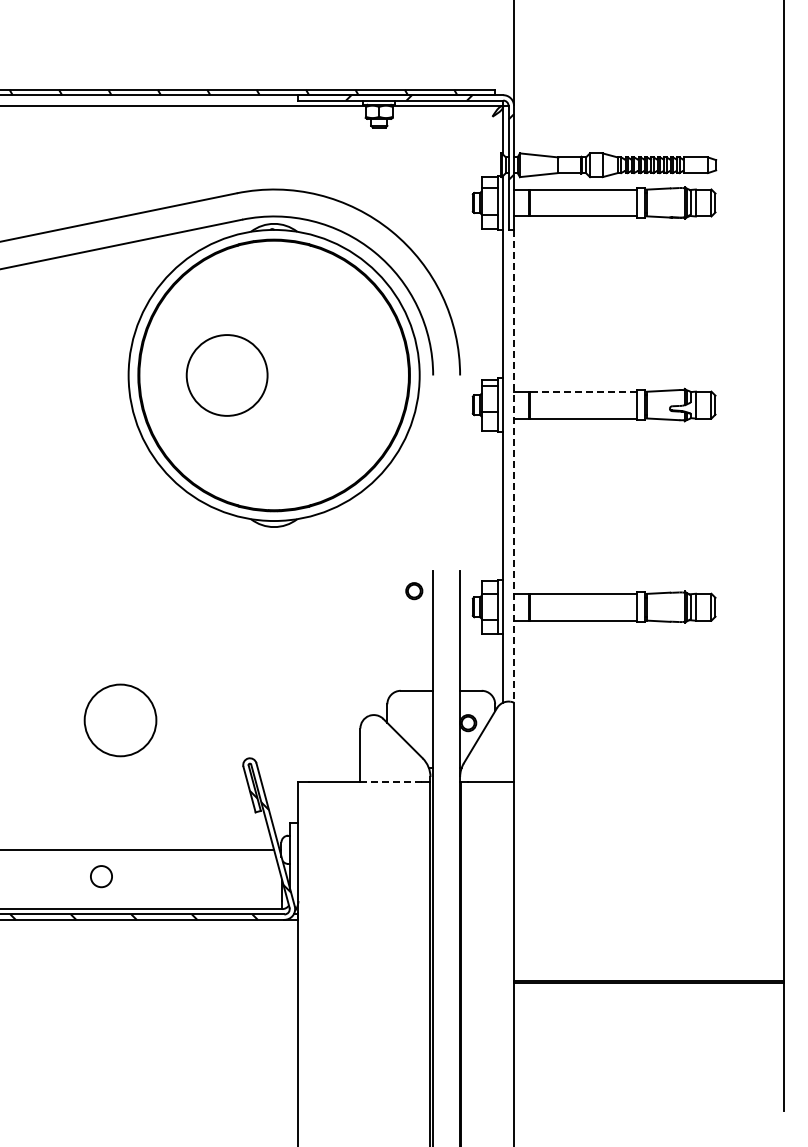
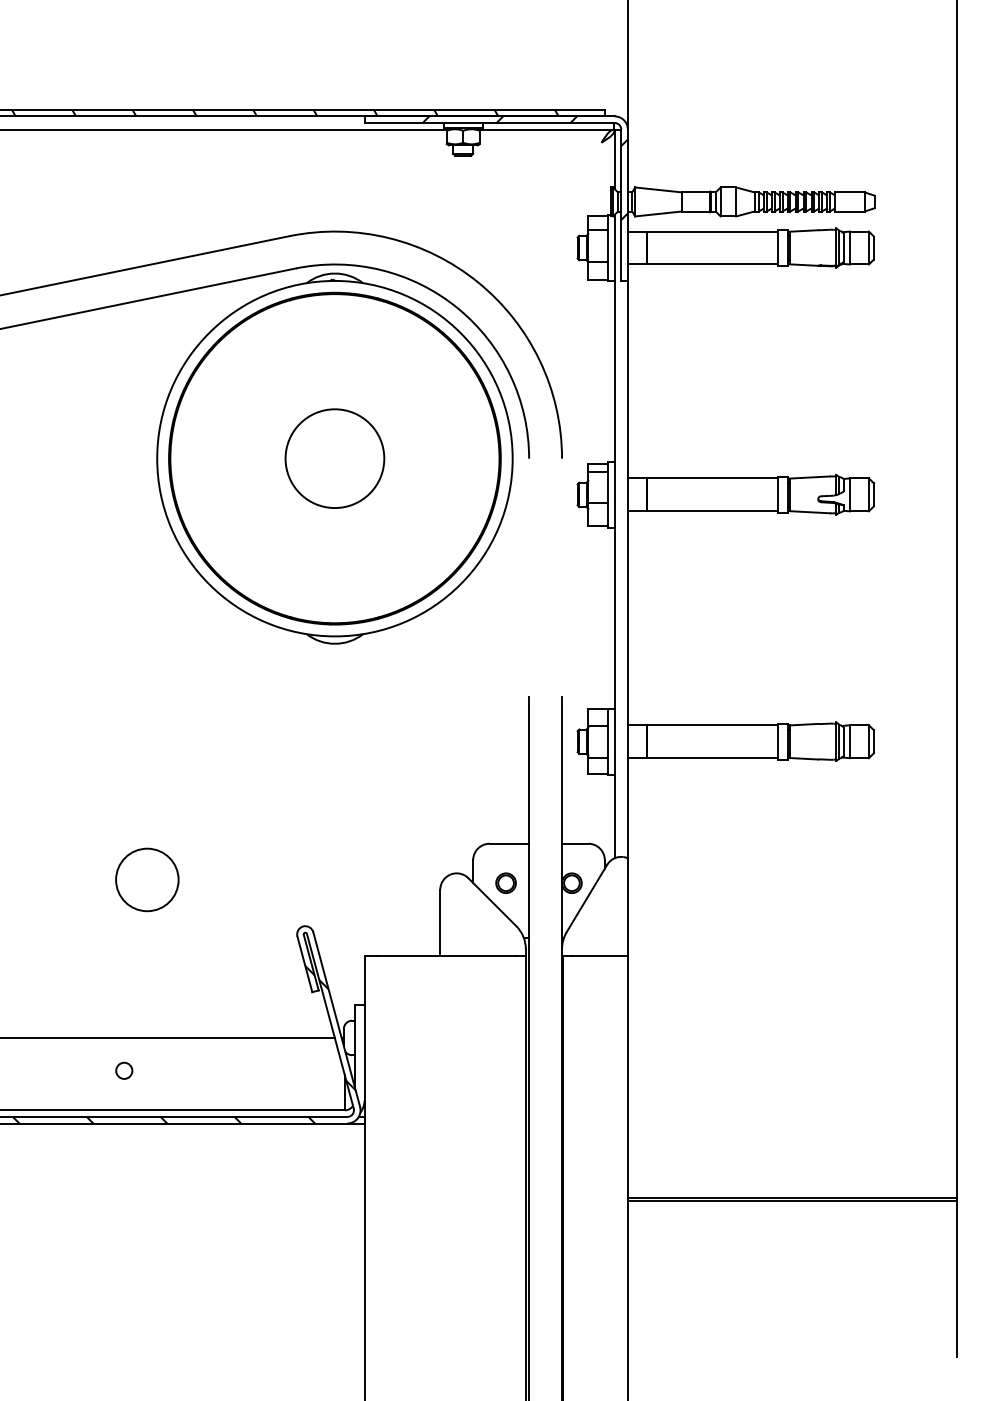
circle: (226, 375) -> (334, 458), moved
line: (583, 391) -> (712, 478), dashed -> solid
line: (514, 466) -> (628, 569), dashed -> solid
circle: (414, 591) -> (506, 883), moved
circle: (120, 720) -> (147, 880), size x0.71
line: (391, 782) -> (478, 955), dashed -> solid
circle: (101, 876) -> (124, 1070), size x0.62

